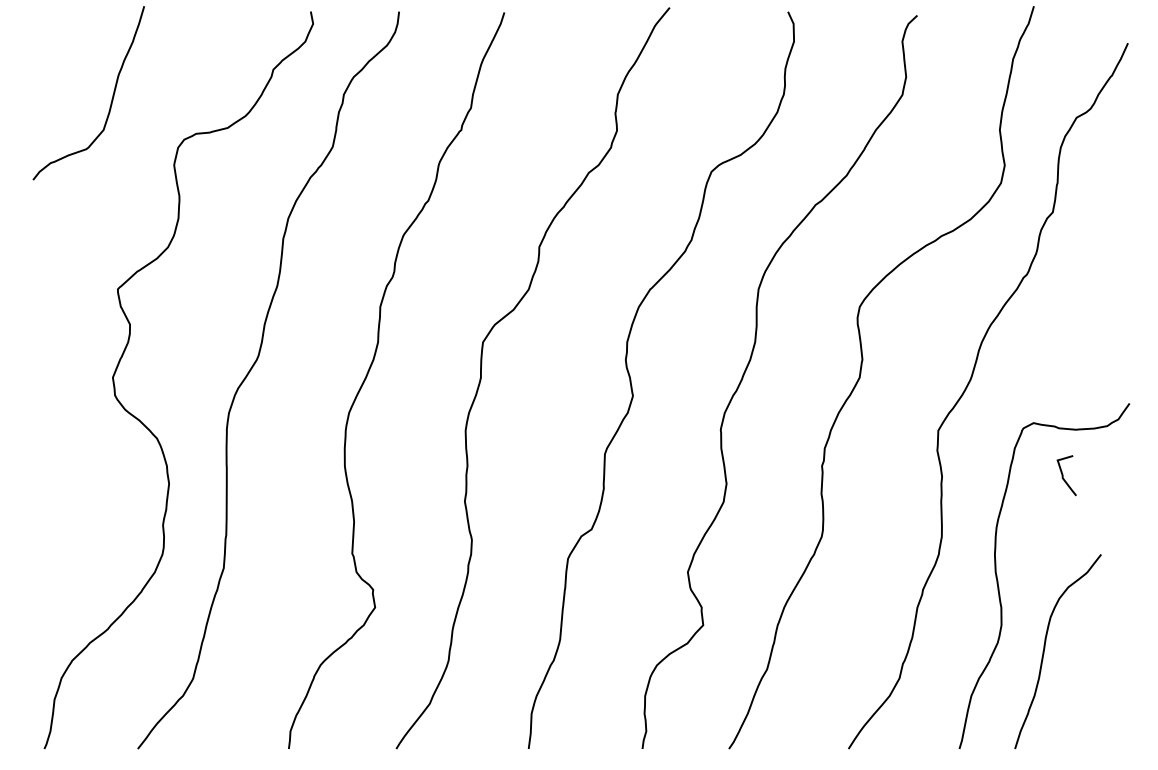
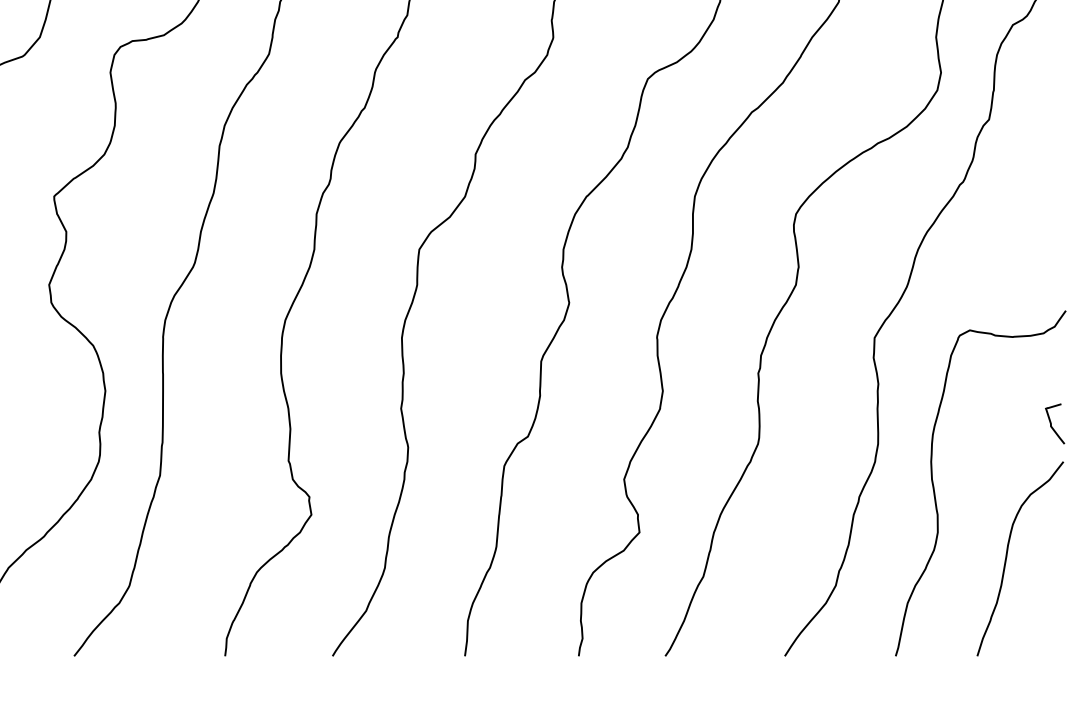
curve: (1063, 475) -> (1051, 423), moved
curve: (1045, 648) -> (1007, 555), moved

